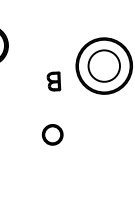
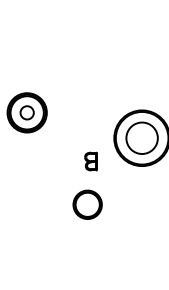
part: (53, 81) -> (90, 161), moved
part: (52, 134) -> (87, 204), size x1.43

